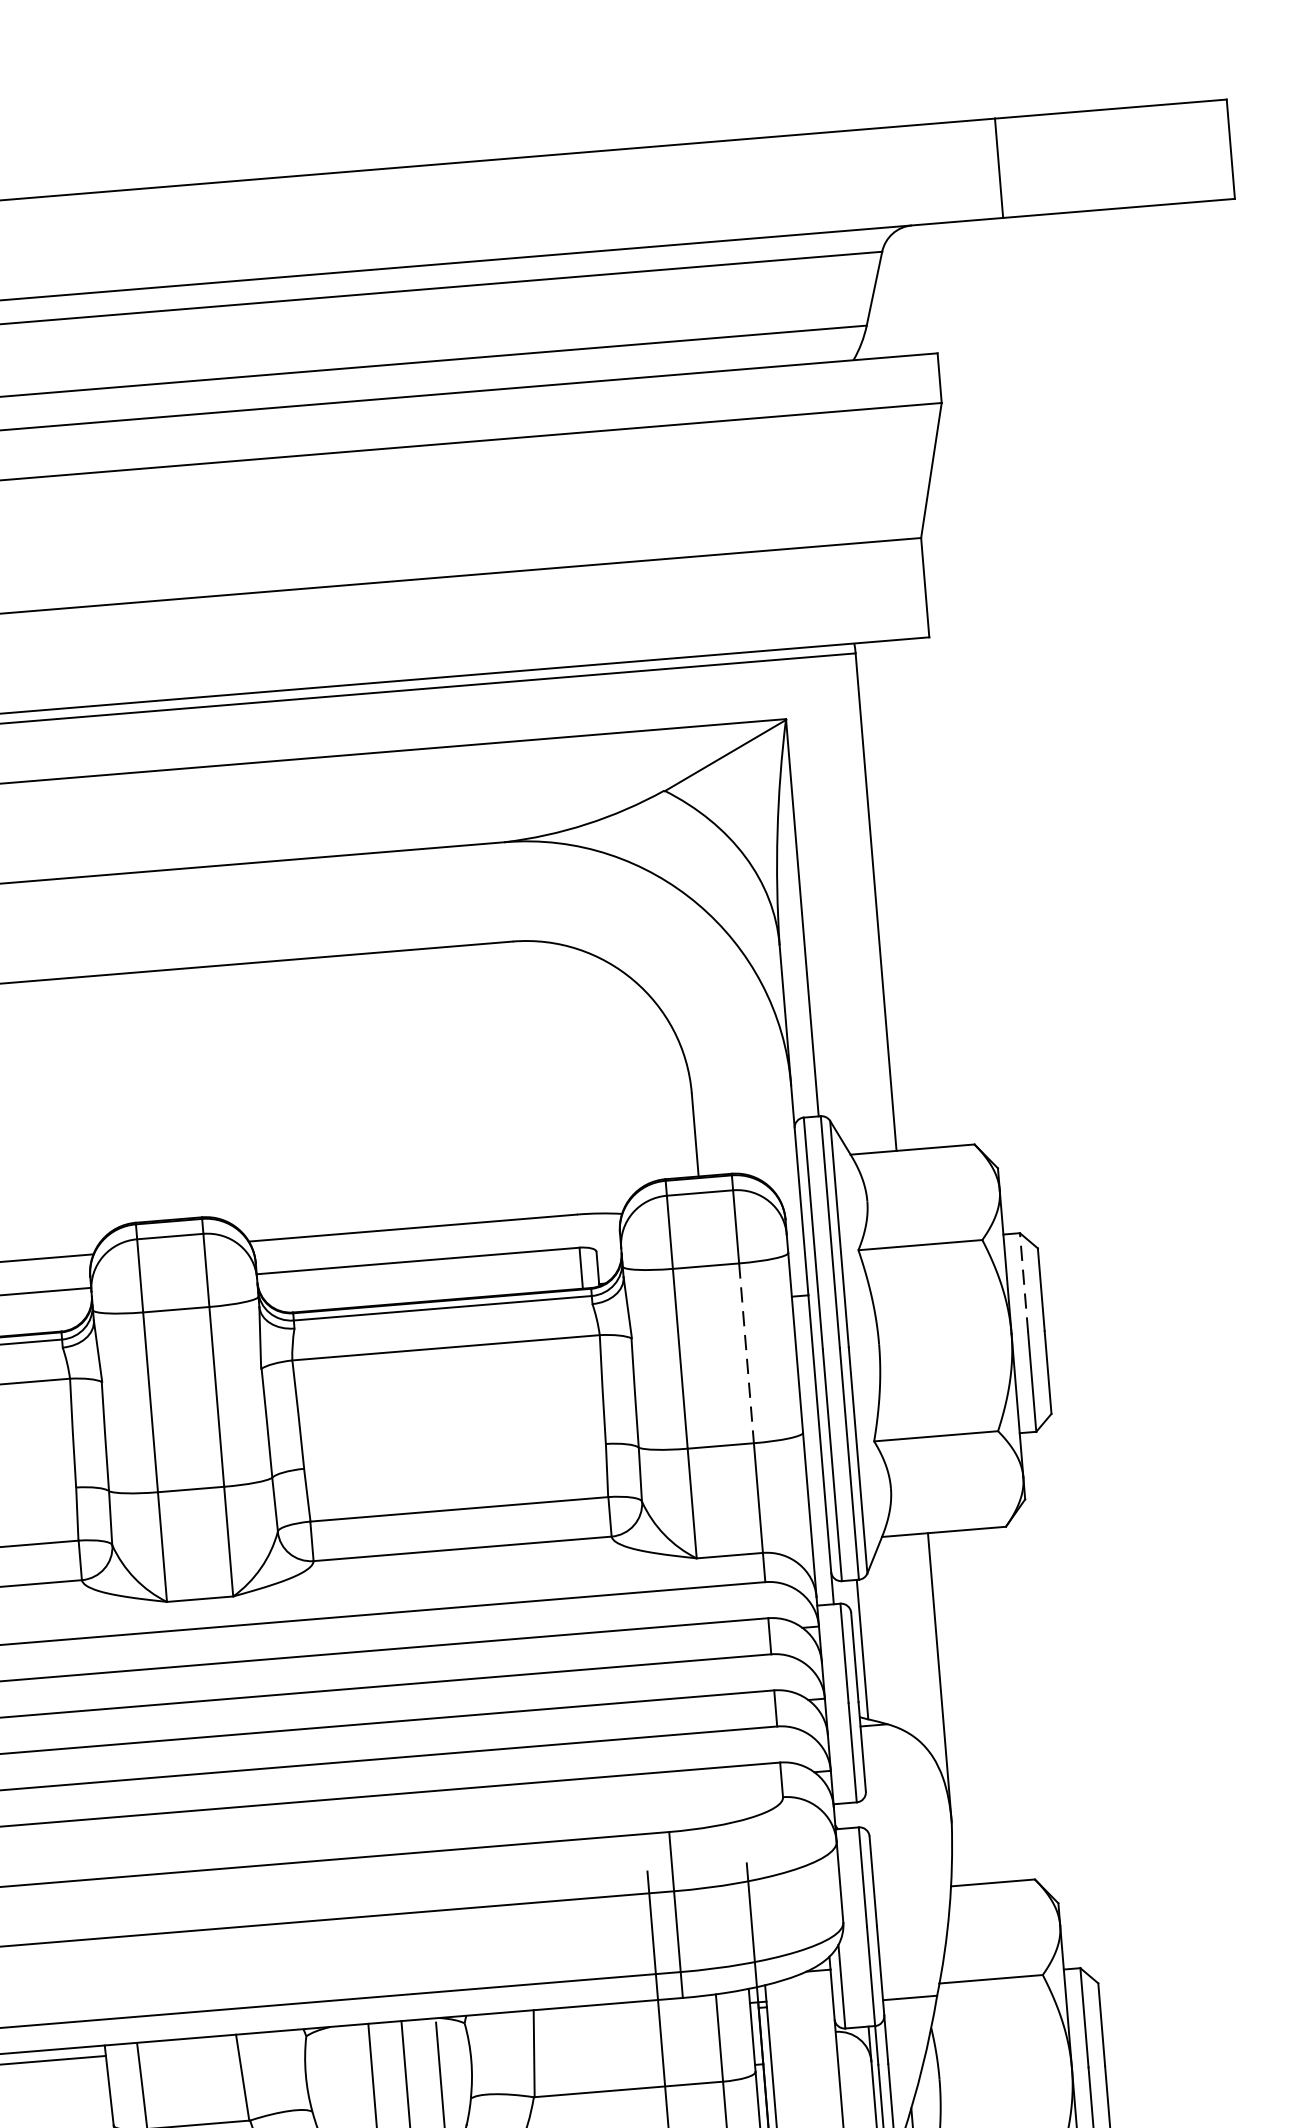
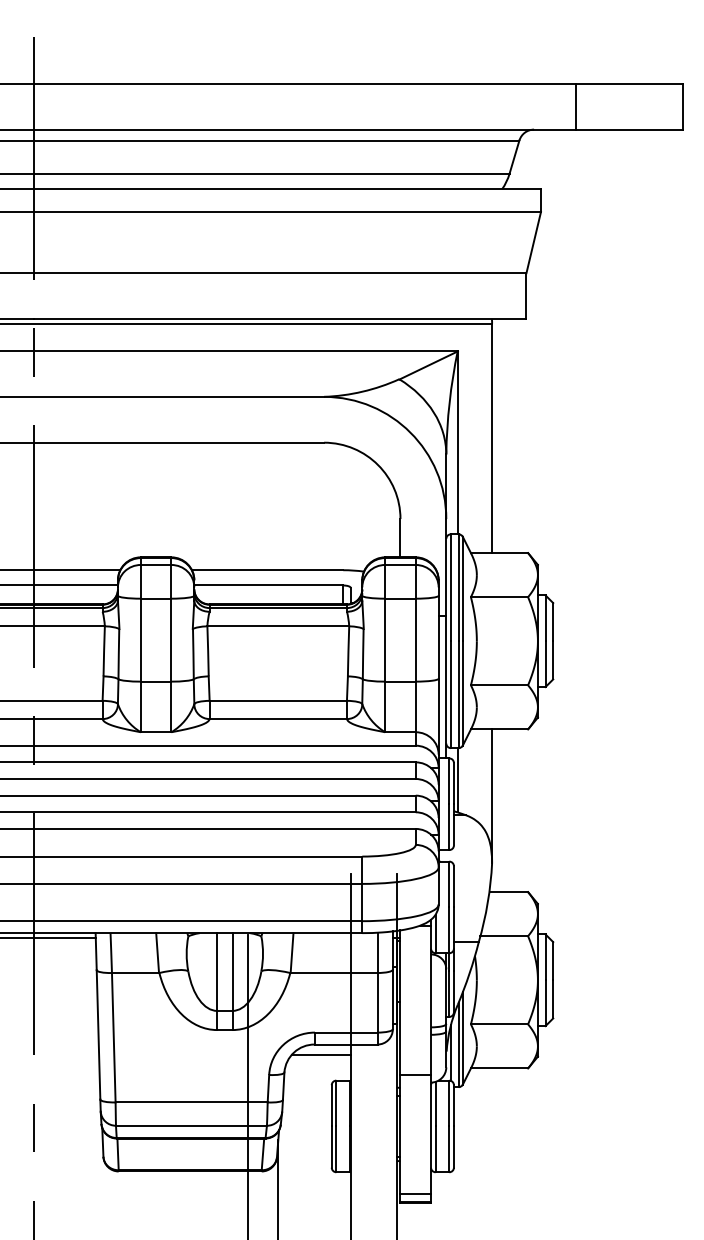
line: (1023, 1283) -> (545, 618), dashed -> solid
line: (746, 1354) -> (415, 640), dashed -> solid

